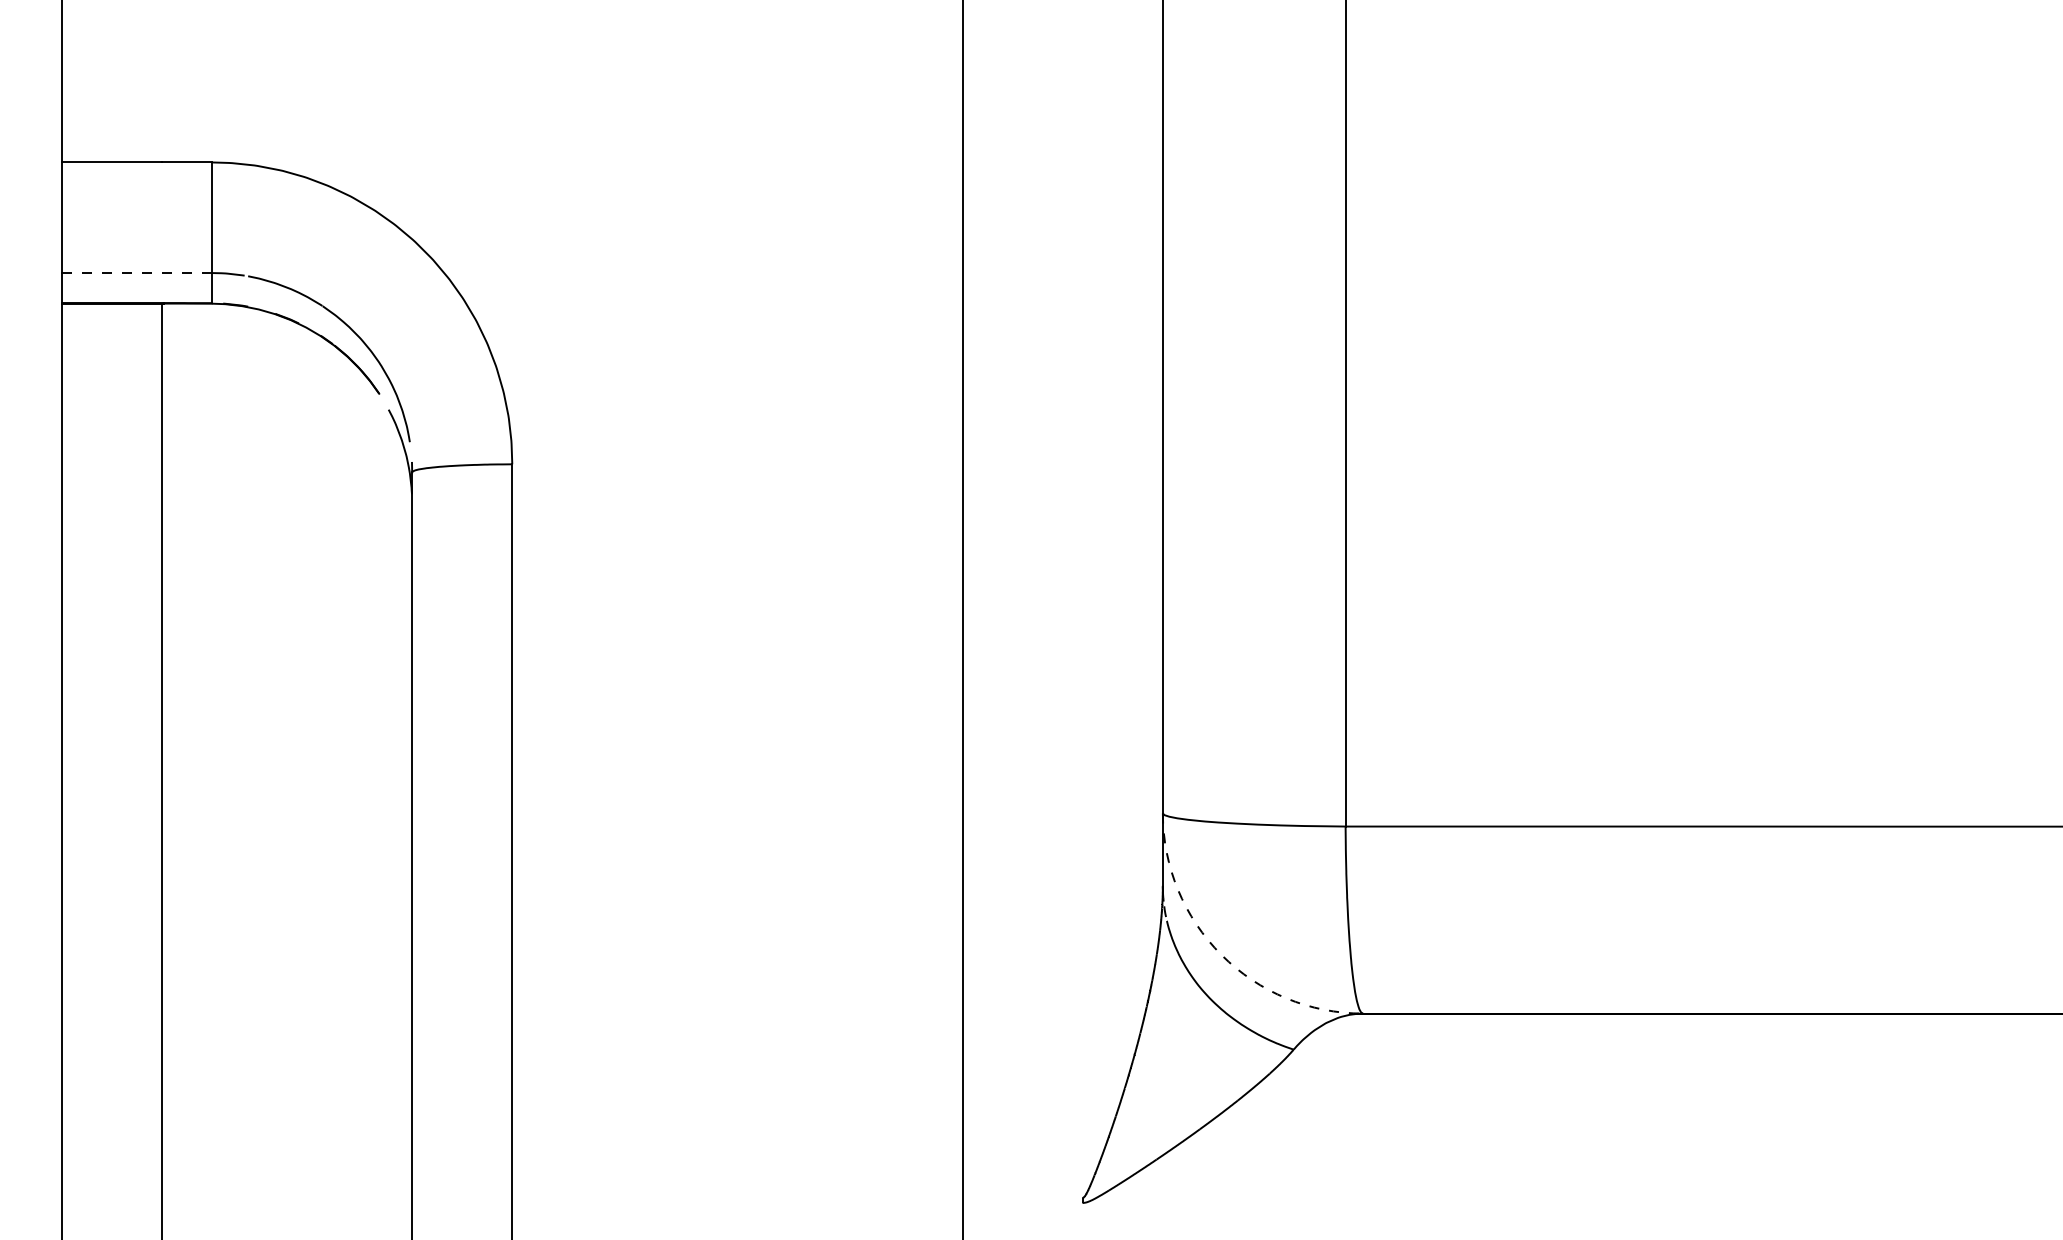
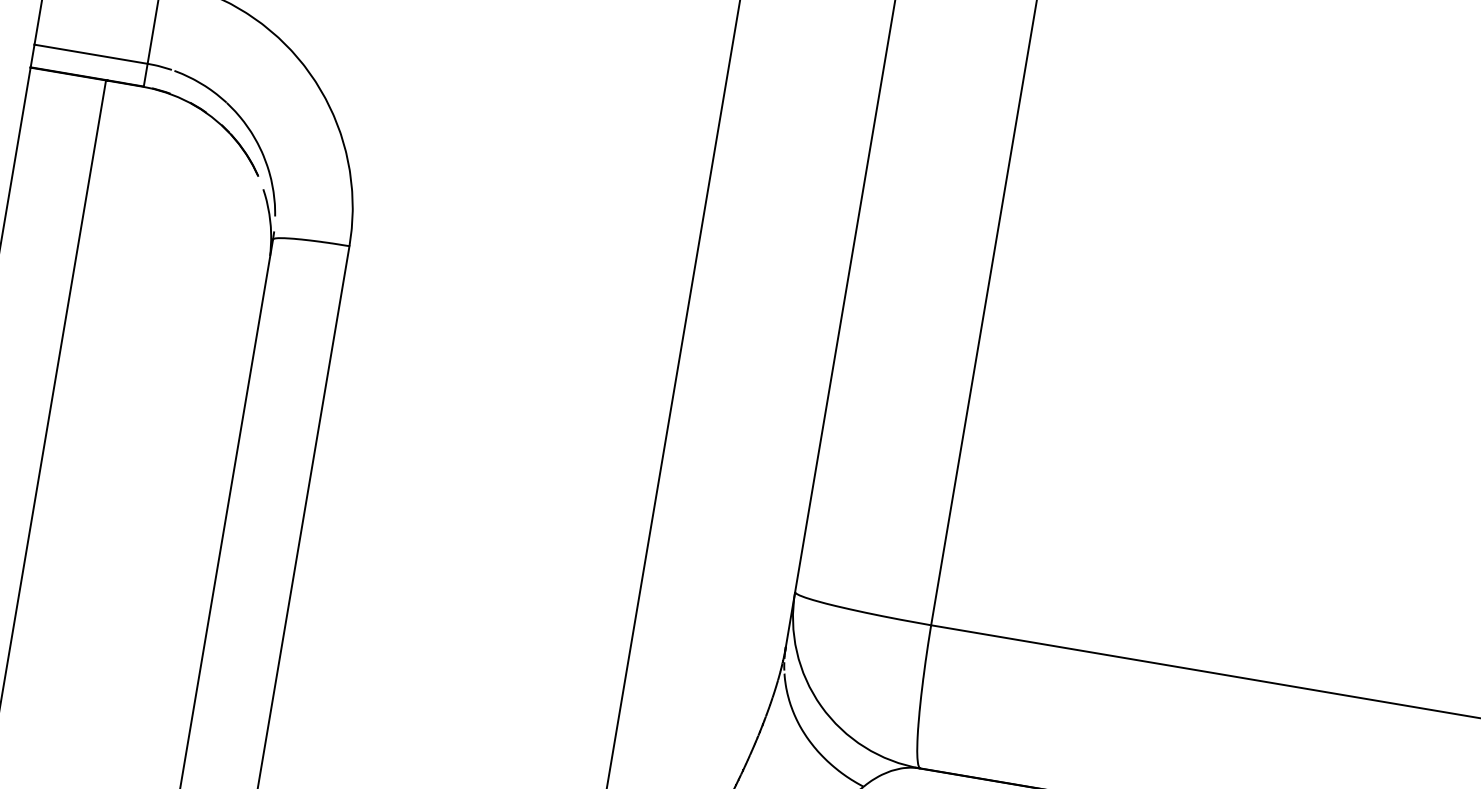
line: (136, 273) -> (90, 54), dashed -> solid
arc: (1221, 954) -> (821, 705), dashed -> solid

